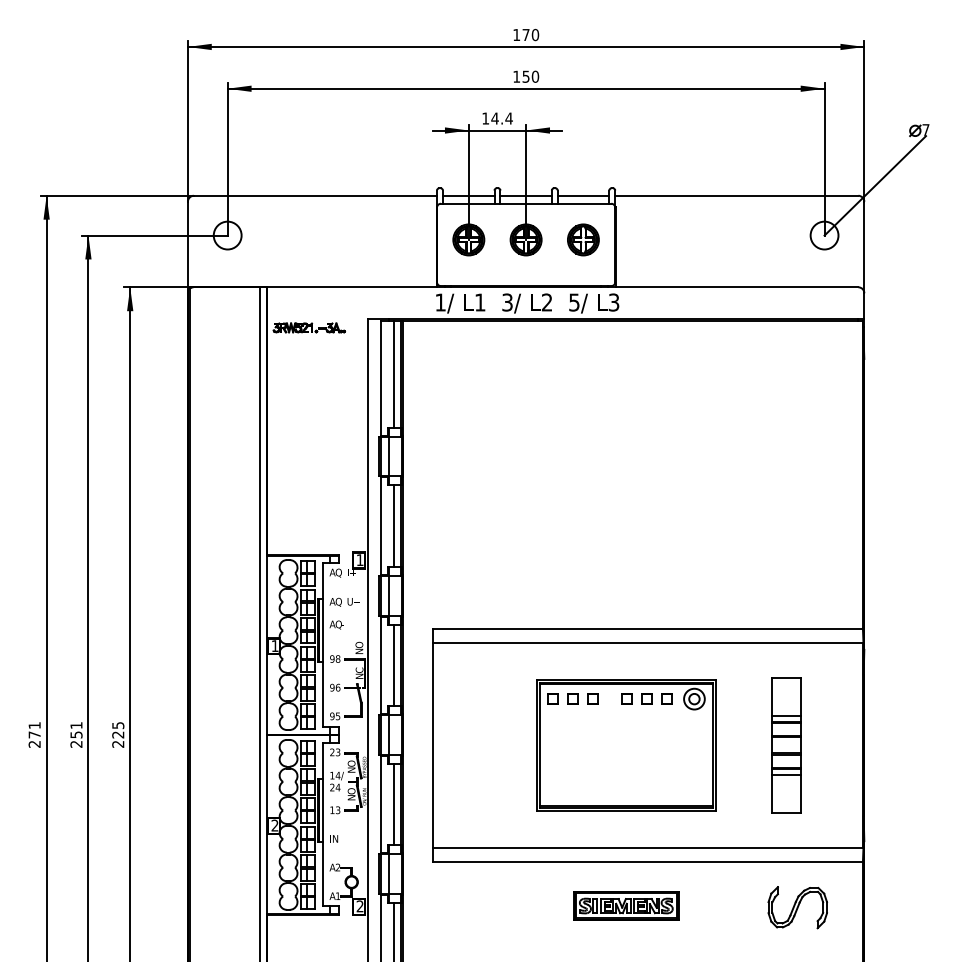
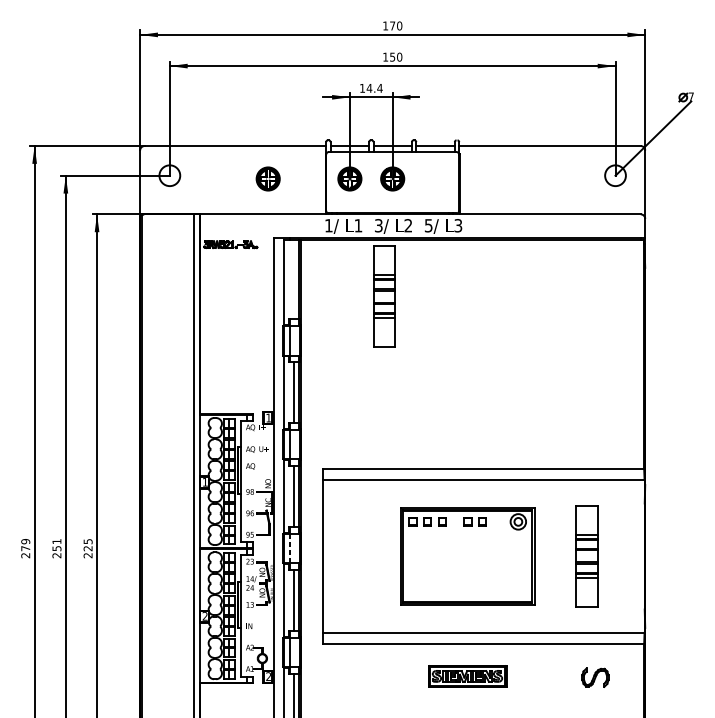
part: (583, 239) -> (268, 178), moved
line: (393, 374) -> (293, 279), removed
part: (515, 397) -> (384, 296), added
part: (666, 698) -> (497, 521), removed
text: (34, 725) -> (25, 541), 271 -> 279
line: (388, 734) -> (289, 548), solid -> dashed
part: (797, 907) -> (595, 677), size x0.6

